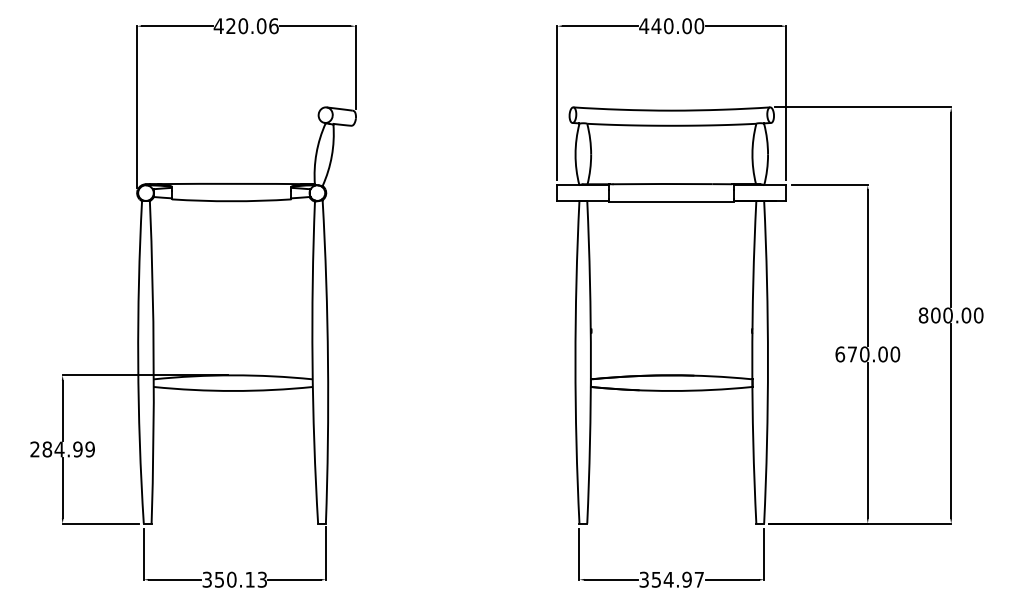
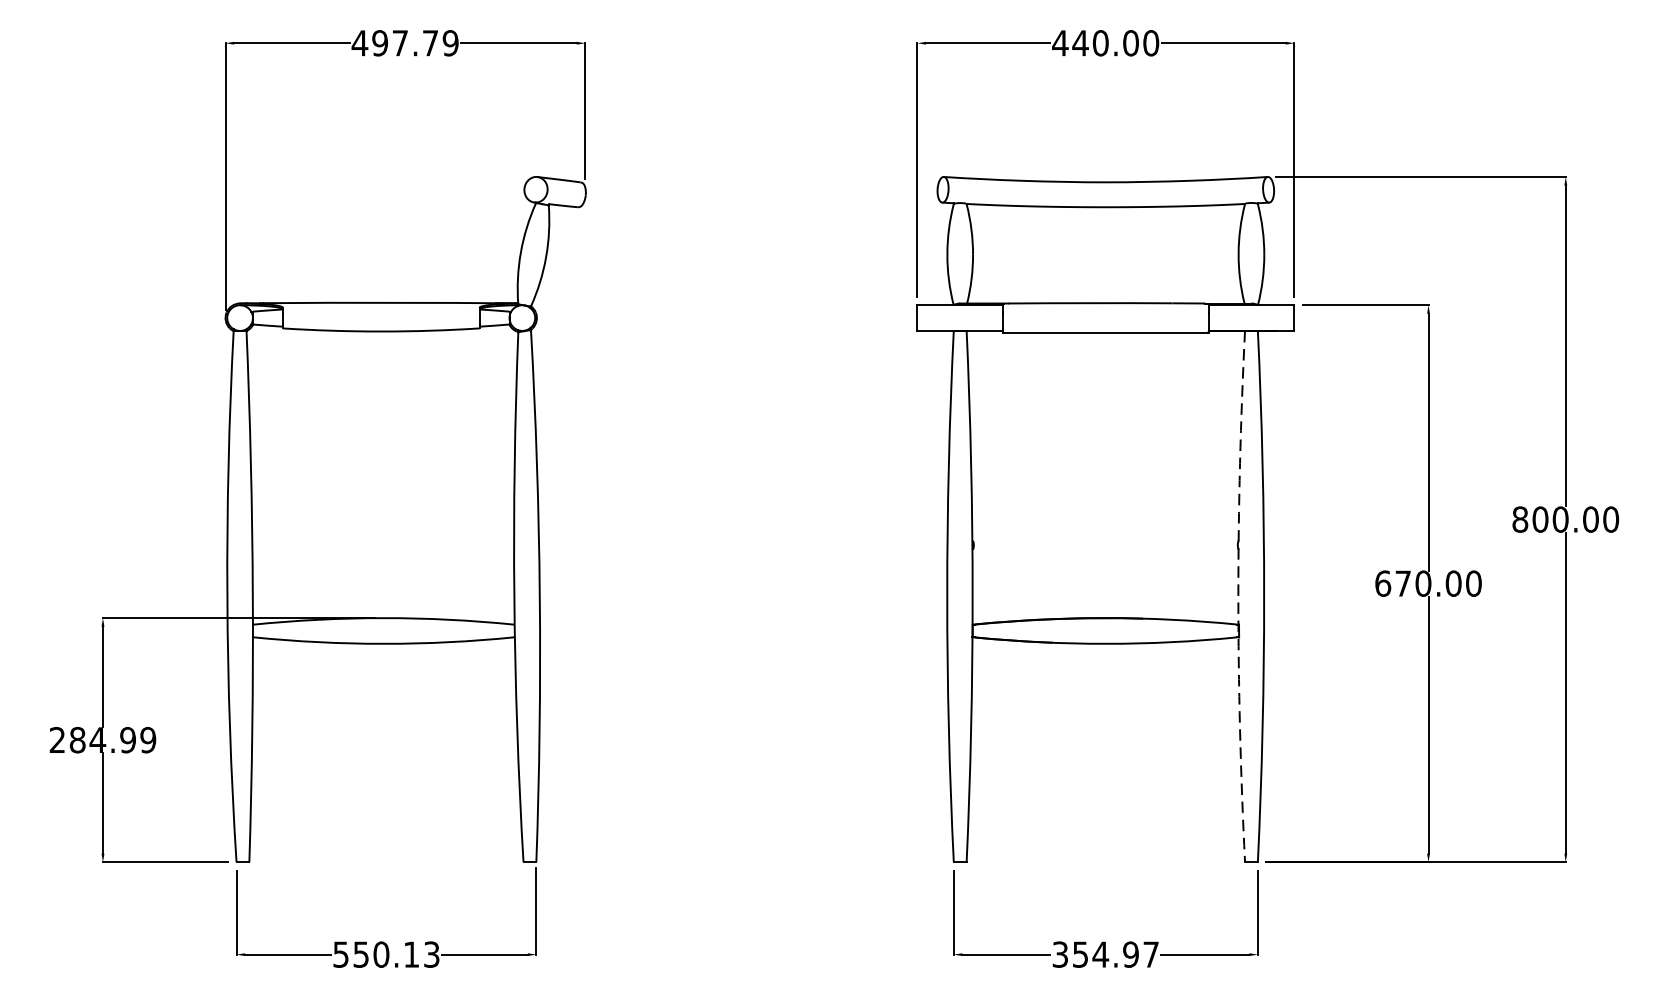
text: (252, 26) -> (415, 43), 420.06 -> 497.79
arc: (752, 362) -> (1238, 596), solid -> dashed
text: (207, 578) -> (341, 952), 350.13 -> 550.13

